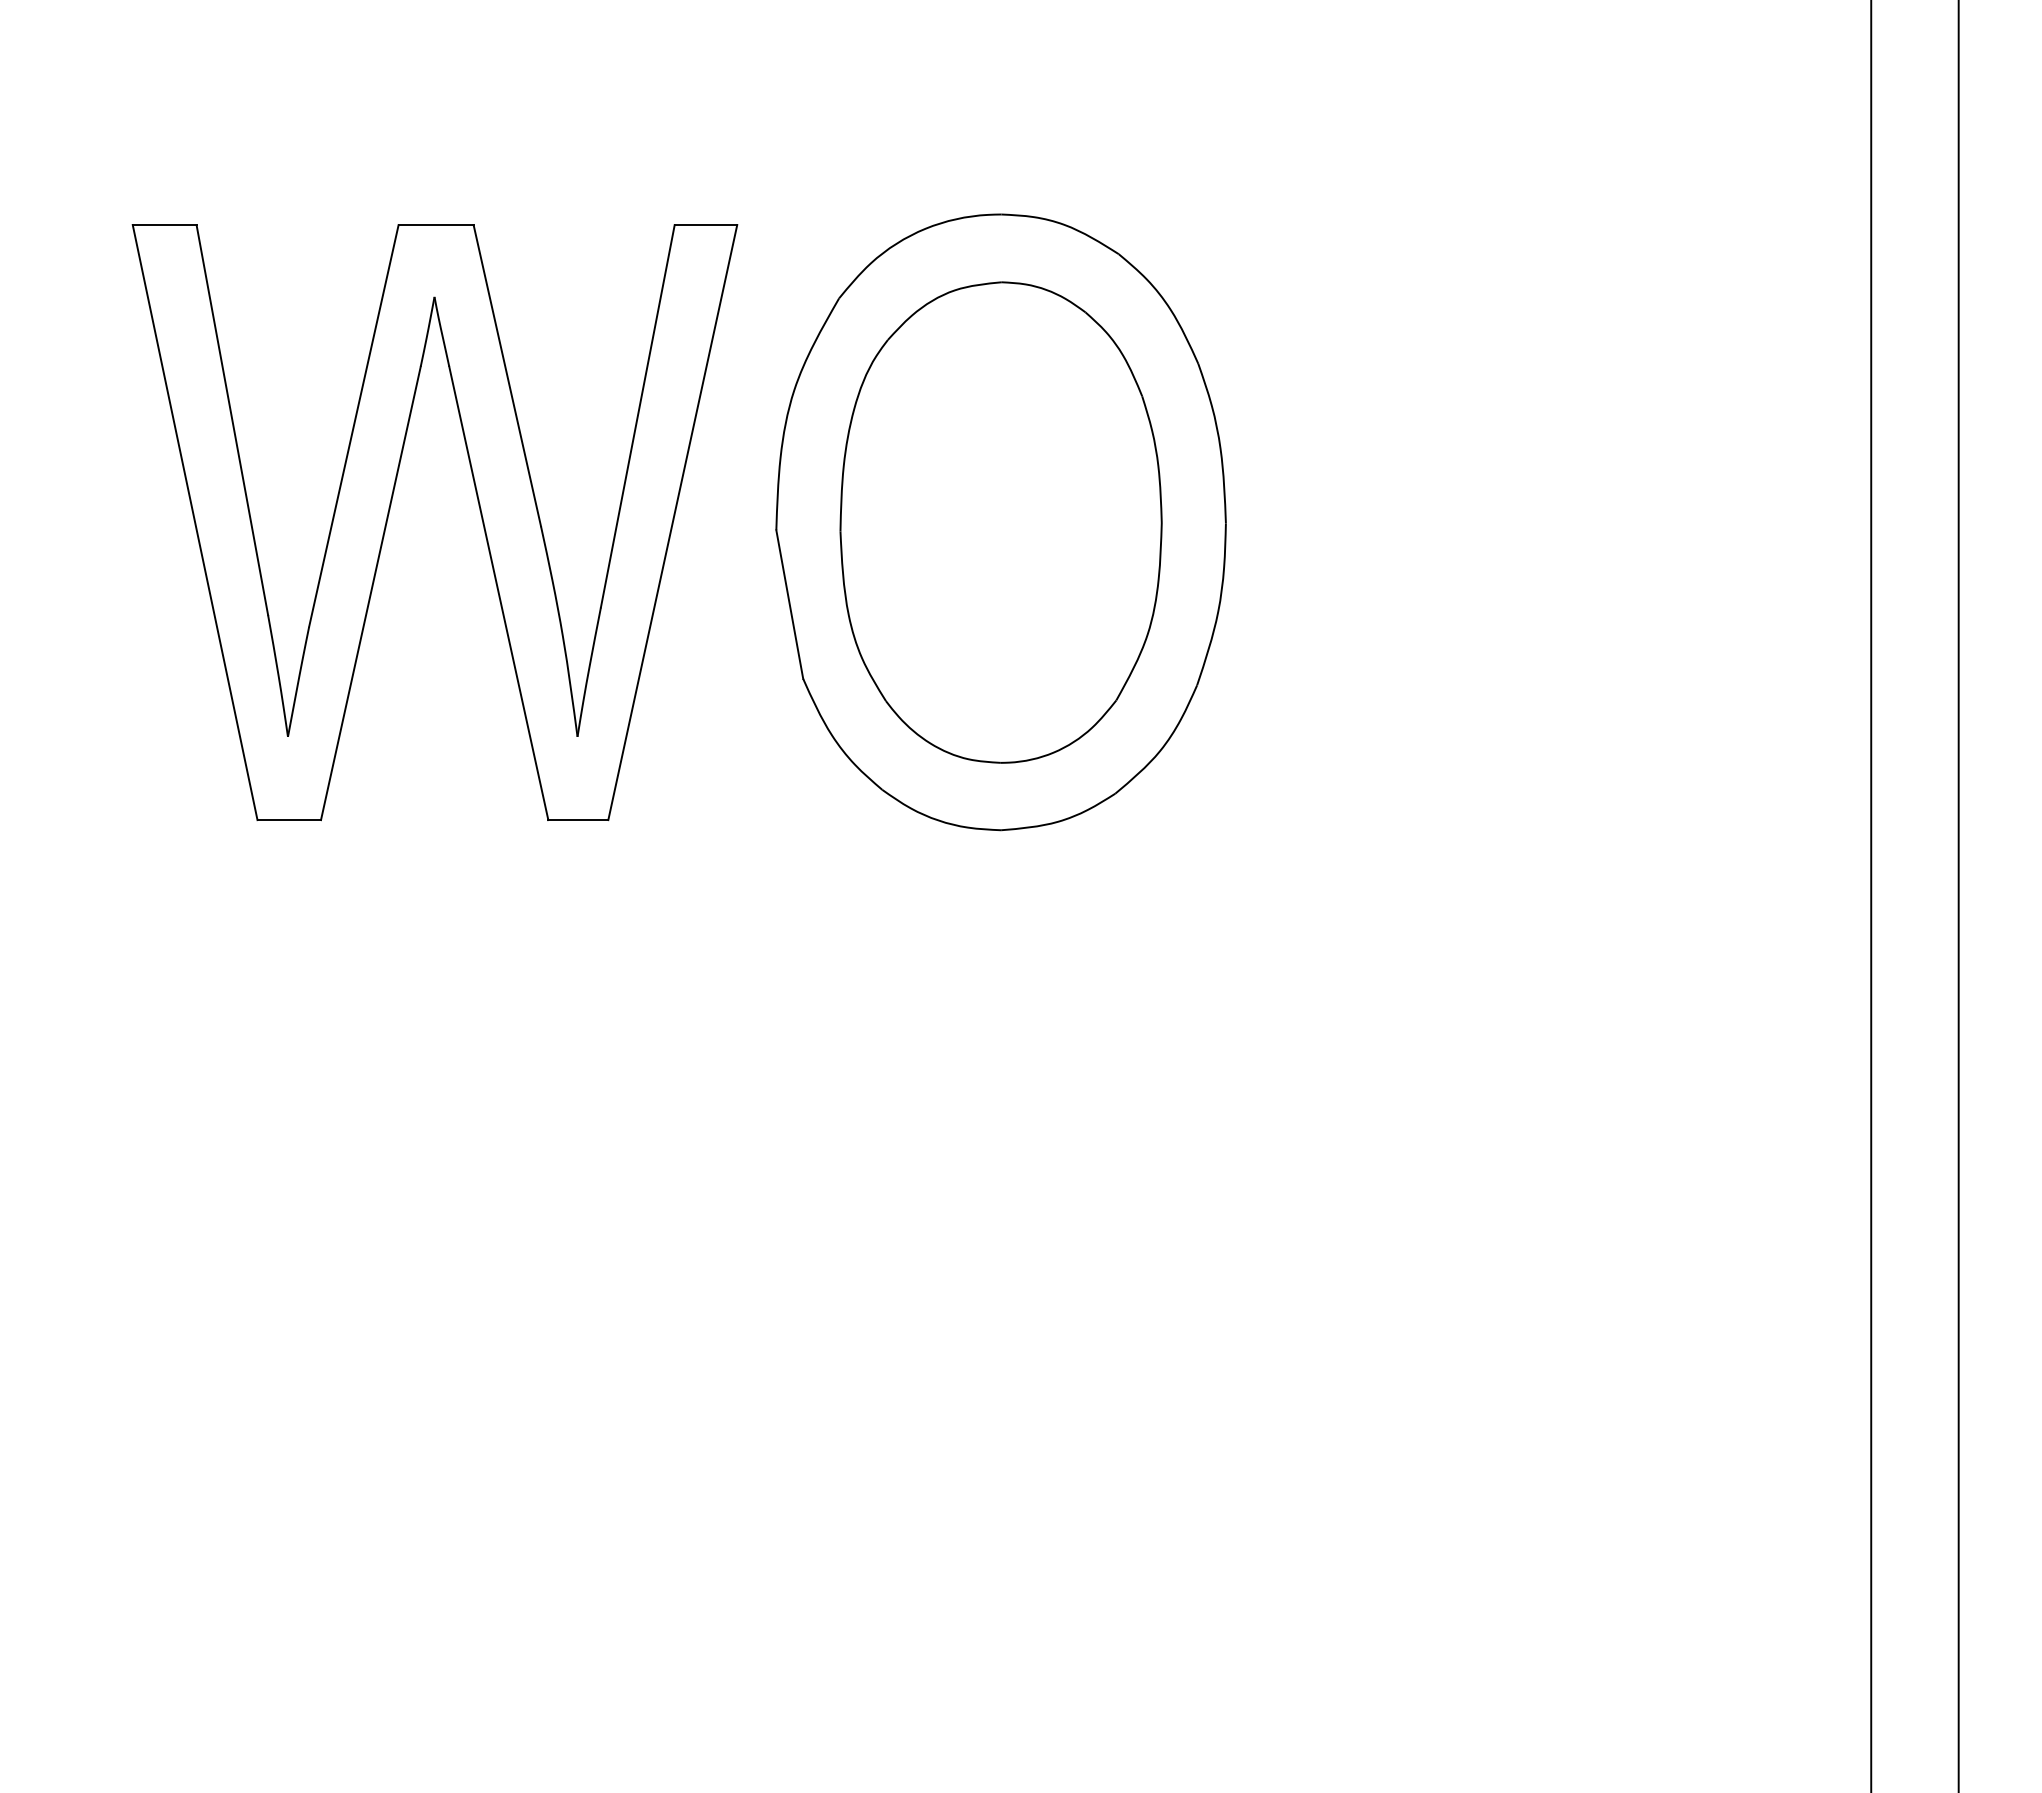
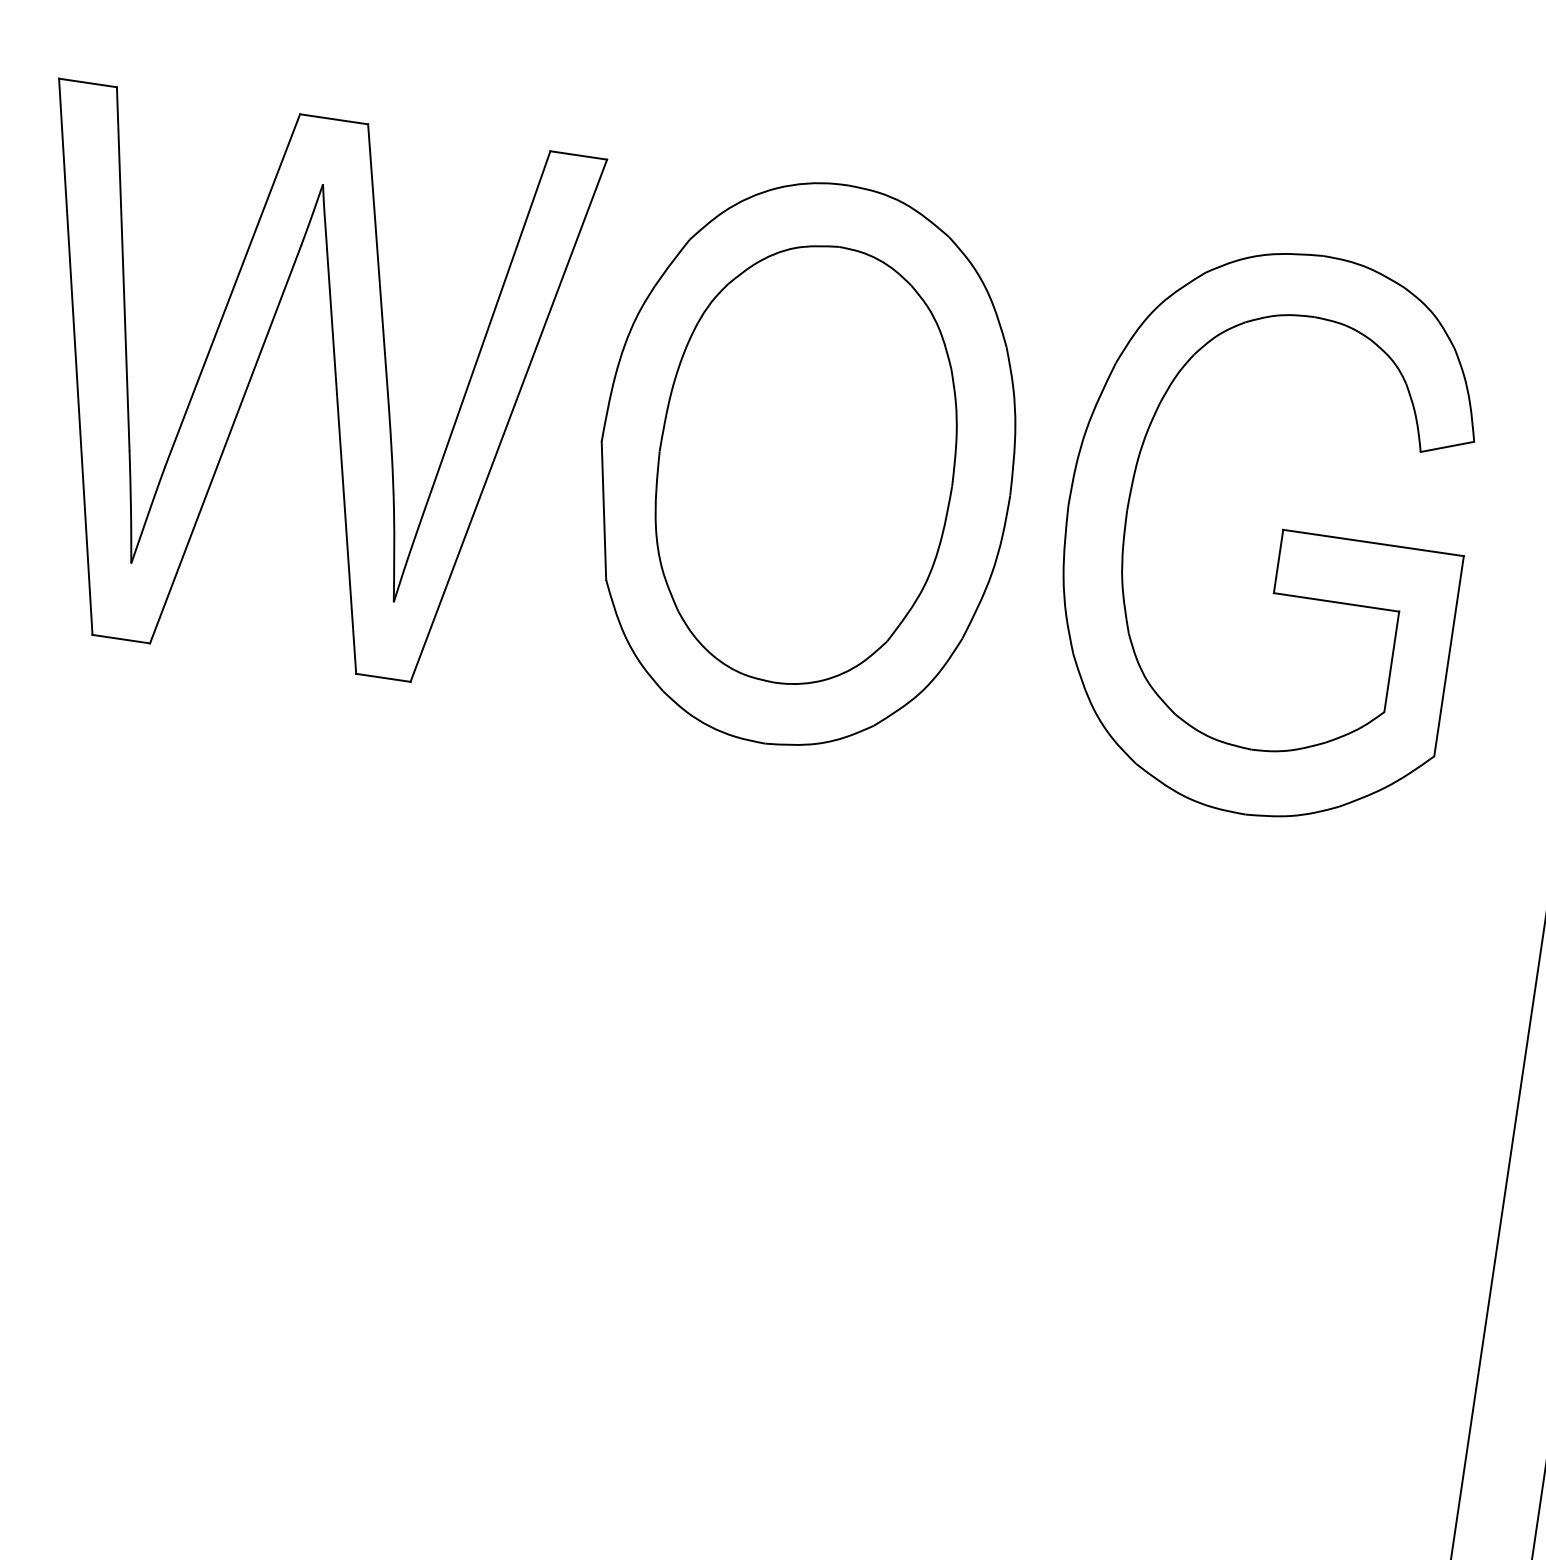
part: (1525, 522) -> (1281, 534), added

